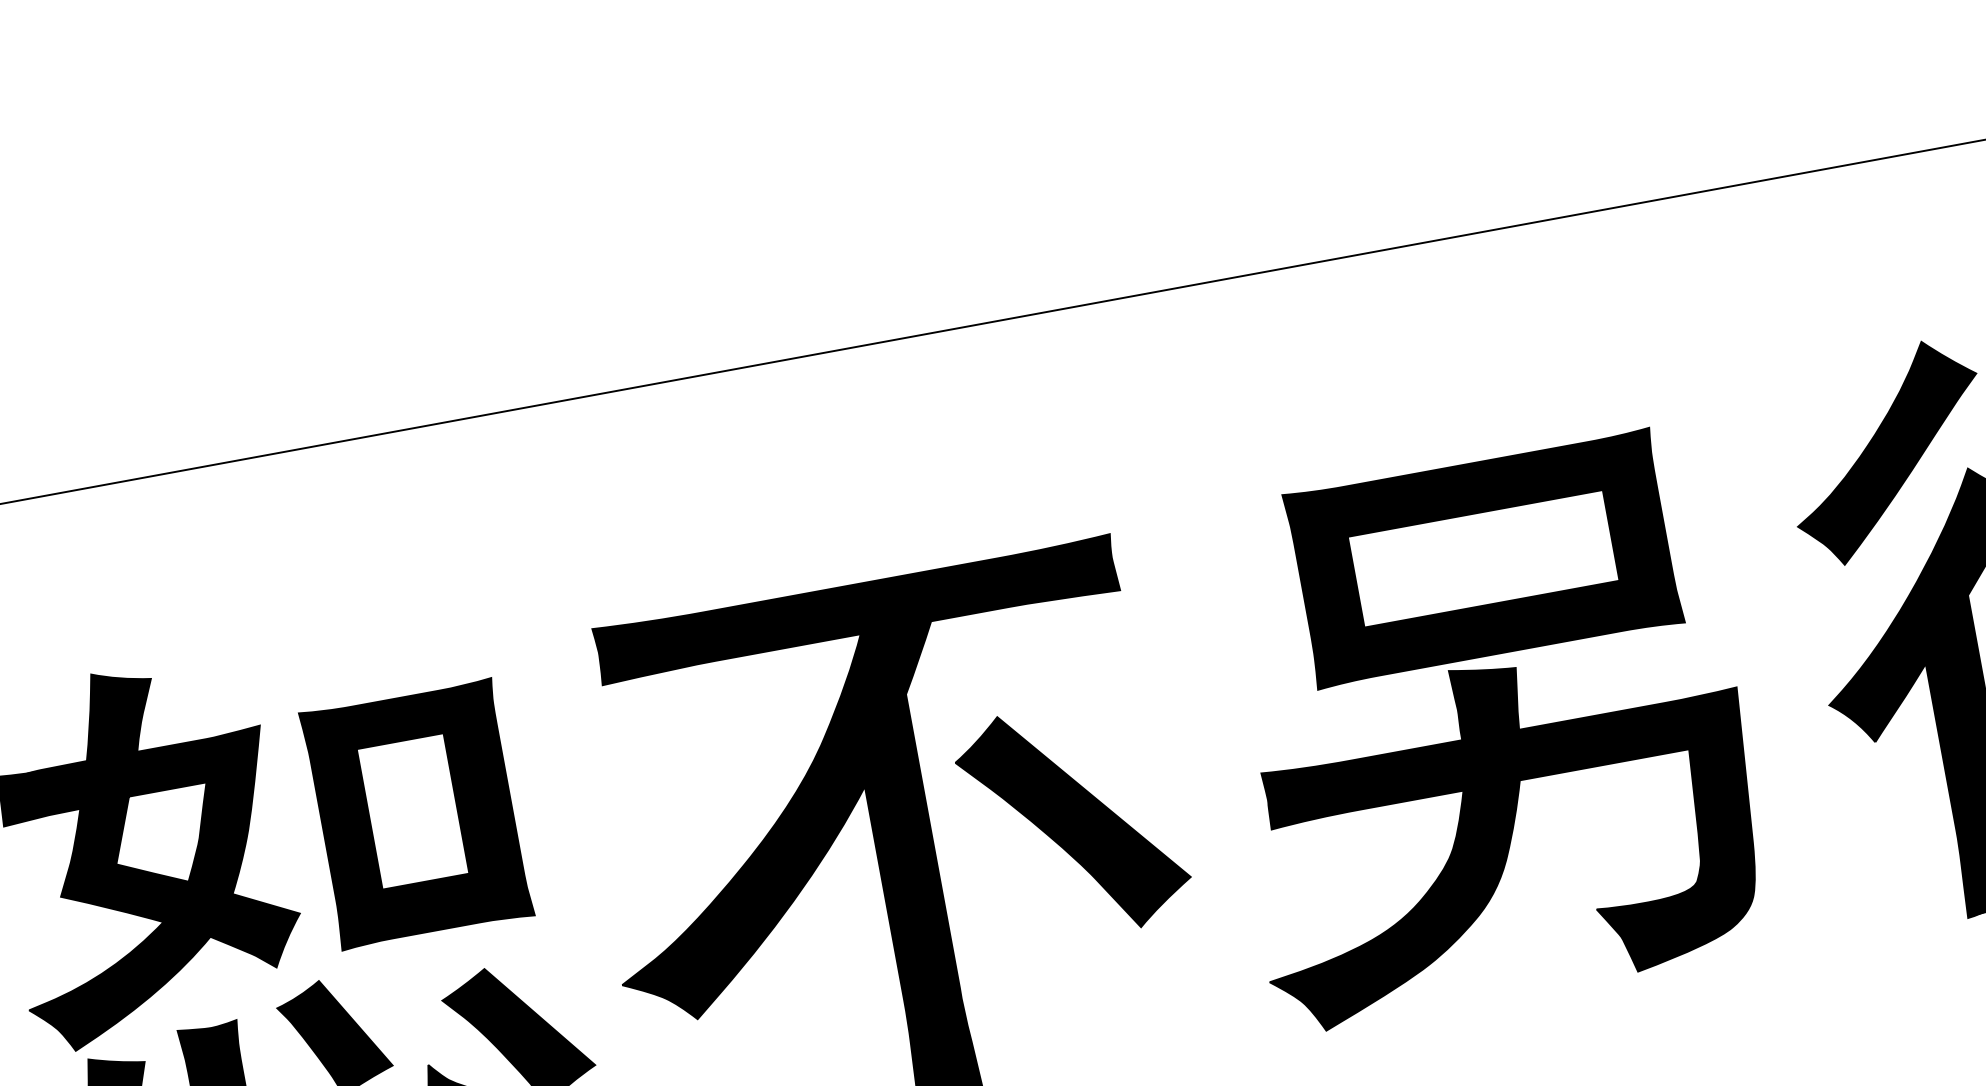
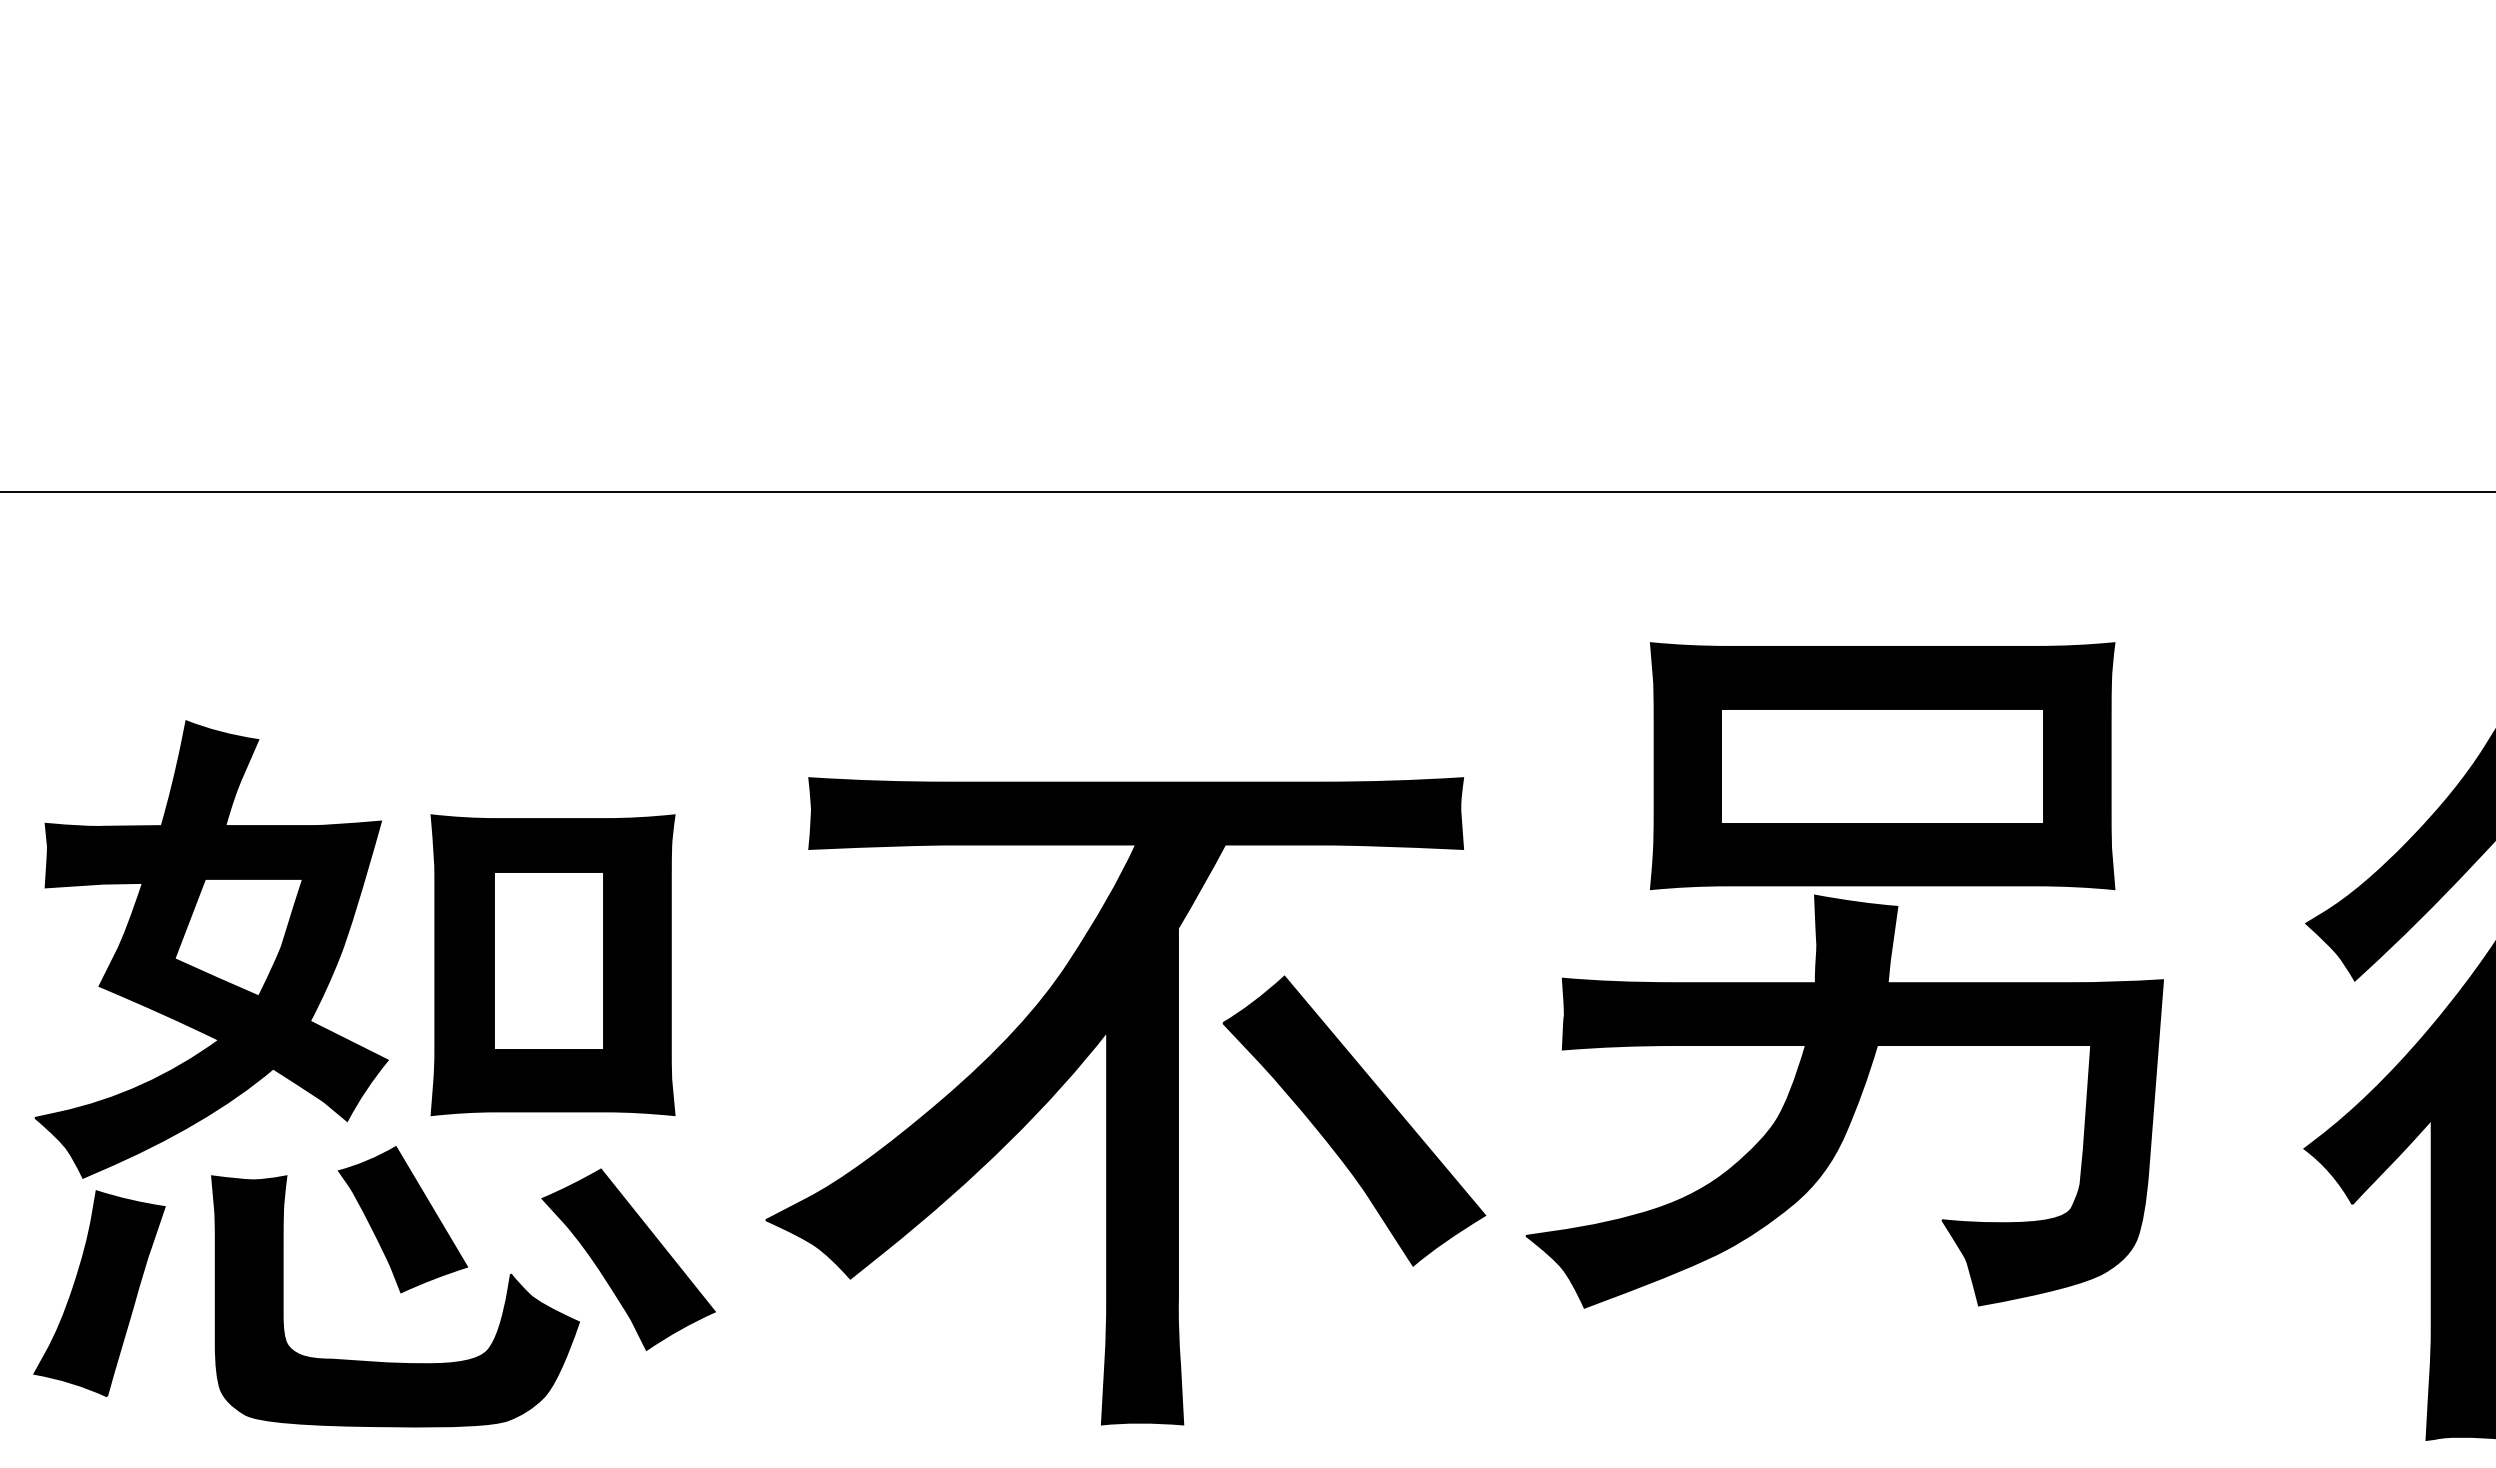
part: (1483, 729) -> (1844, 975), moved

